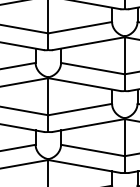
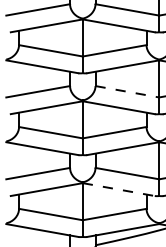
line: (93, 68) -> (127, 91), solid -> dashed
line: (84, 166) -> (118, 189), solid -> dashed

